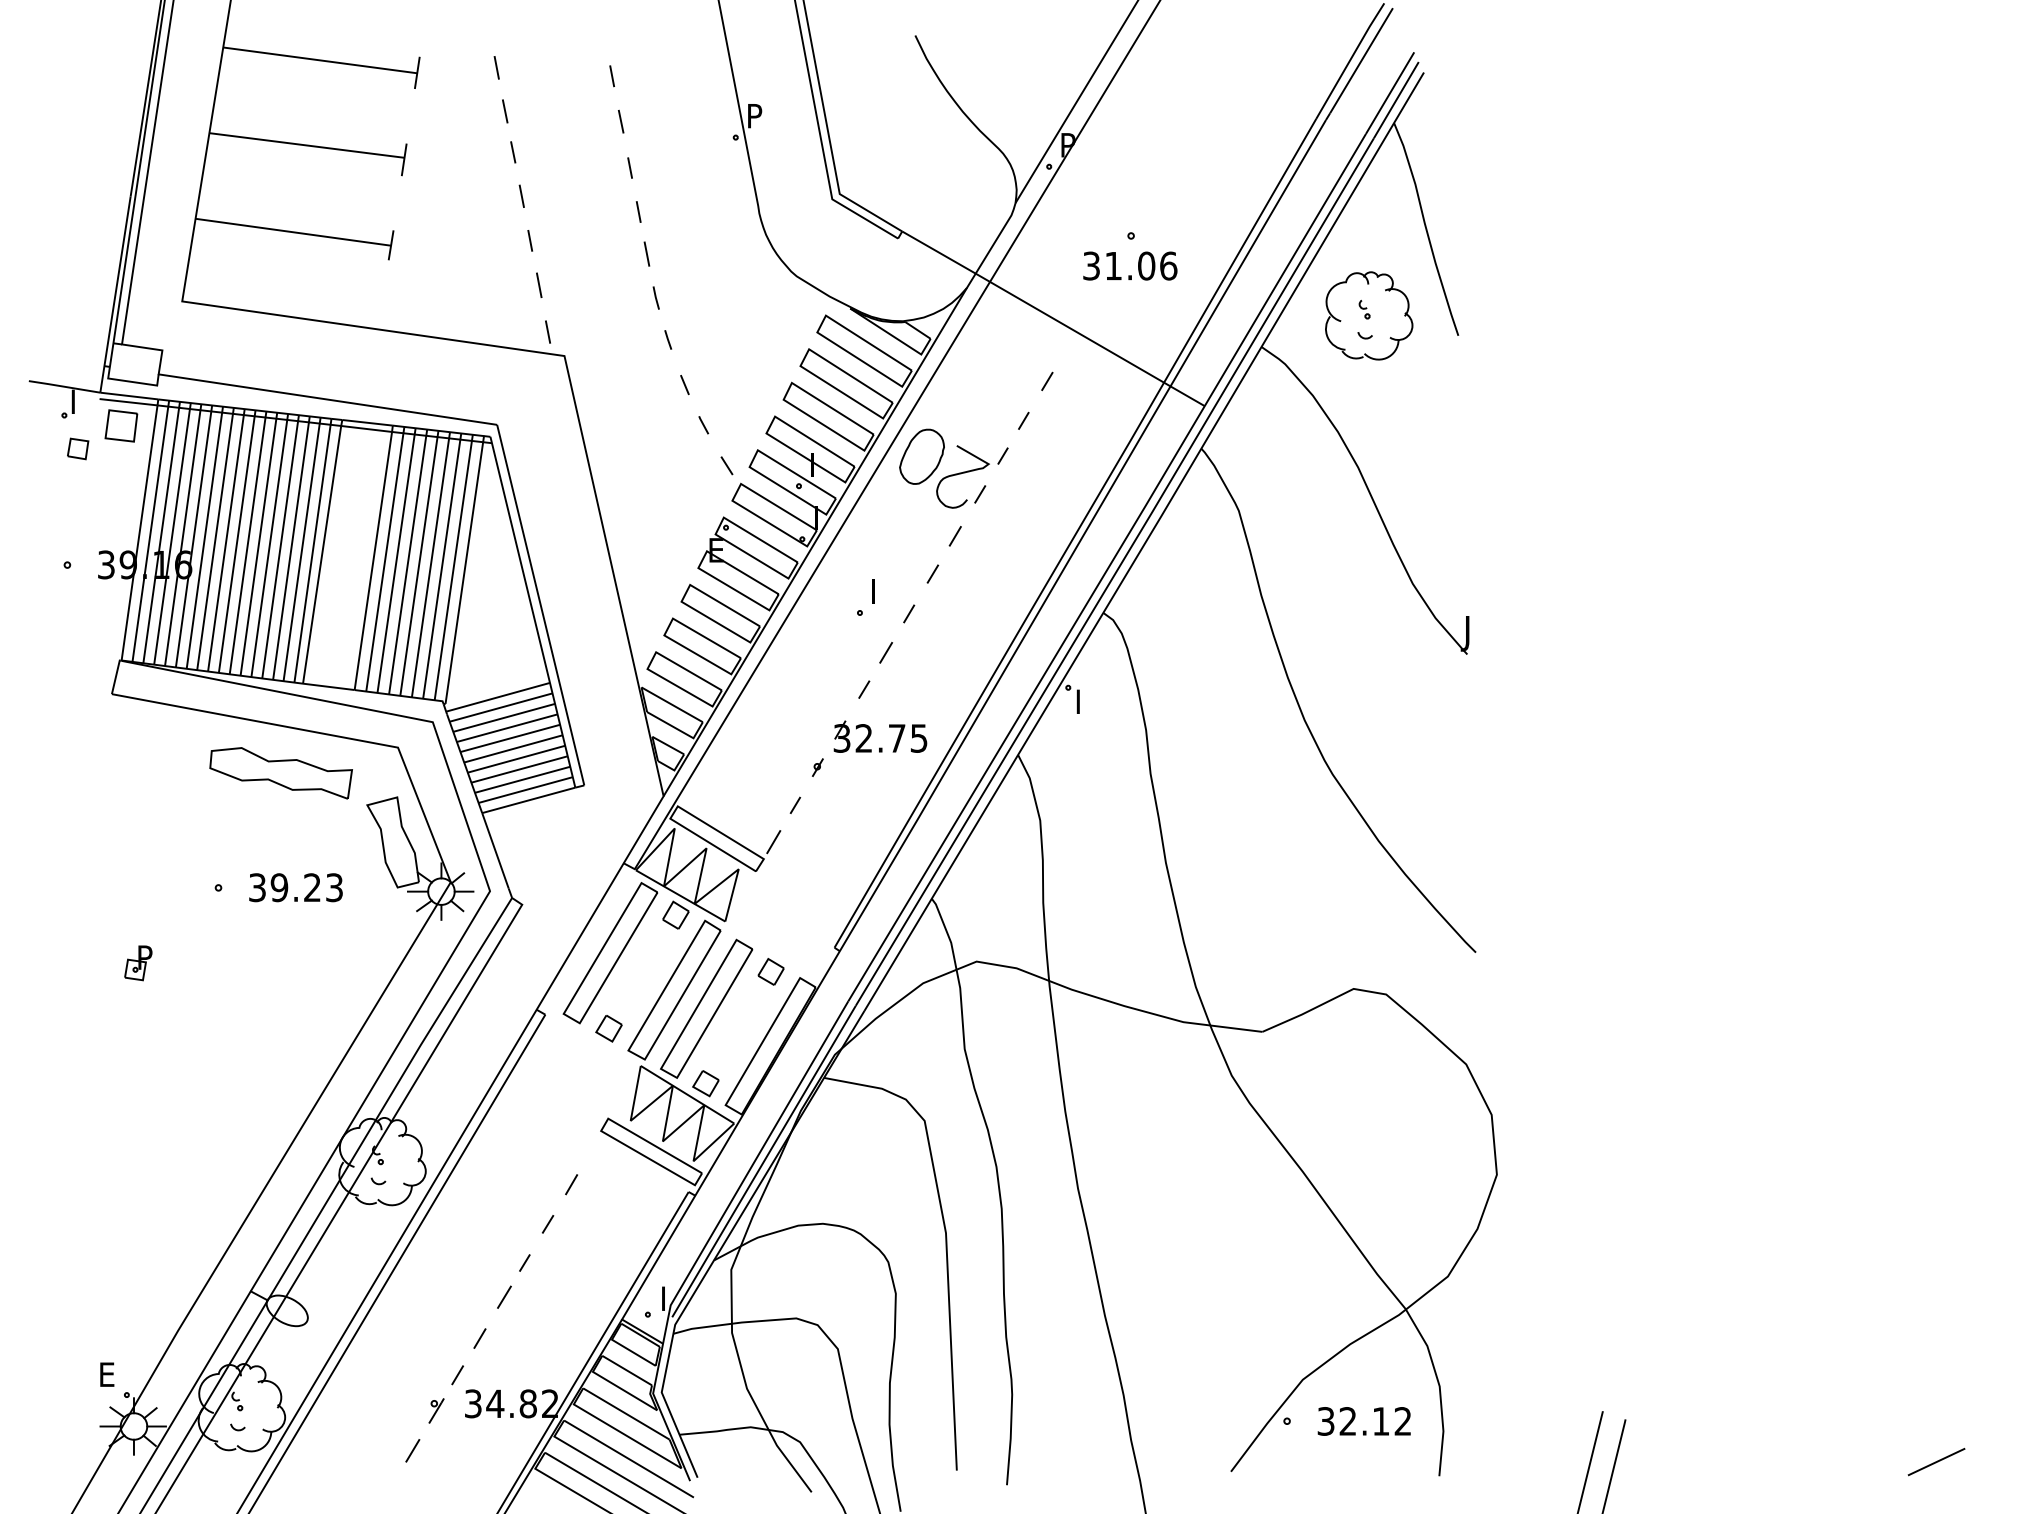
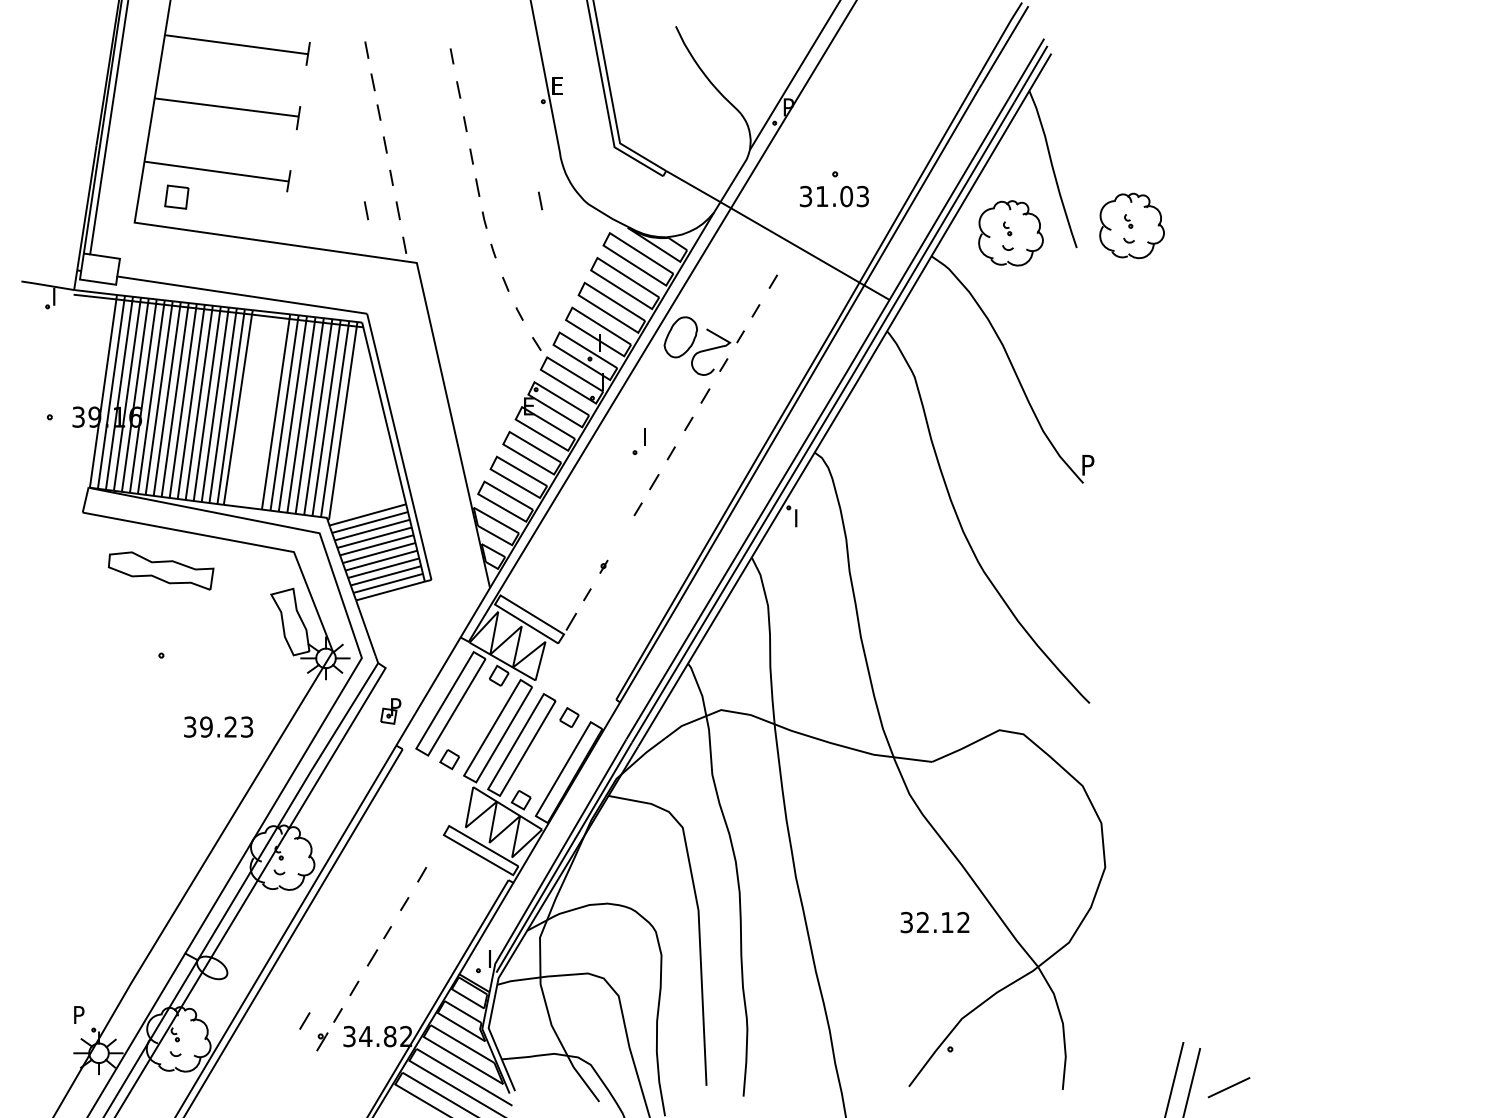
text: (755, 116) -> (557, 86), P -> E
text: (1168, 265) -> (862, 196), 31.06 -> 31.03
line: (731, 271) -> (540, 200), added
line: (496, 284) -> (366, 210), added
part: (1533, 305) -> (1132, 225), added
part: (121, 425) -> (176, 196), moved
part: (78, 448) -> (58, 331), removed
text: (1471, 633) -> (1086, 467), J -> P
part: (871, 734) -> (643, 542), removed
part: (280, 773) -> (160, 571), moved
text: (295, 887) -> (218, 726), moved
part: (138, 963) -> (391, 711), moved
text: (108, 1374) -> (80, 1014), E -> P
text: (1363, 1421) -> (934, 922), moved
line: (412, 1450) -> (304, 1020), moved
line: (1936, 1462) -> (1229, 1087), moved

